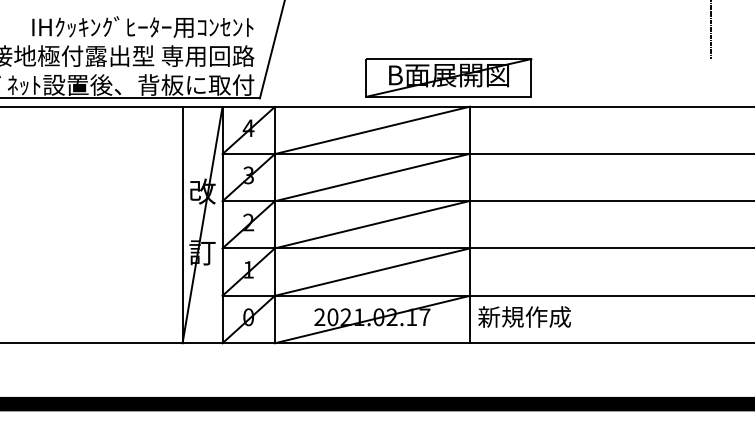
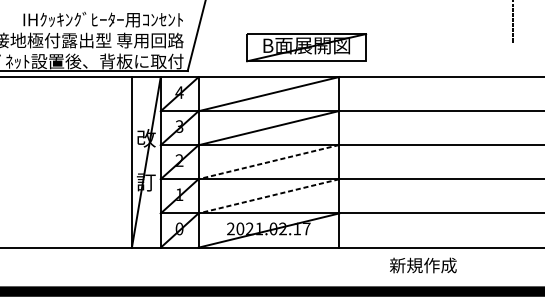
part: (448, 77) -> (306, 47), moved
line: (371, 224) -> (268, 162), solid -> dashed
line: (371, 272) -> (268, 196), solid -> dashed
text: (524, 316) -> (423, 265), moved

